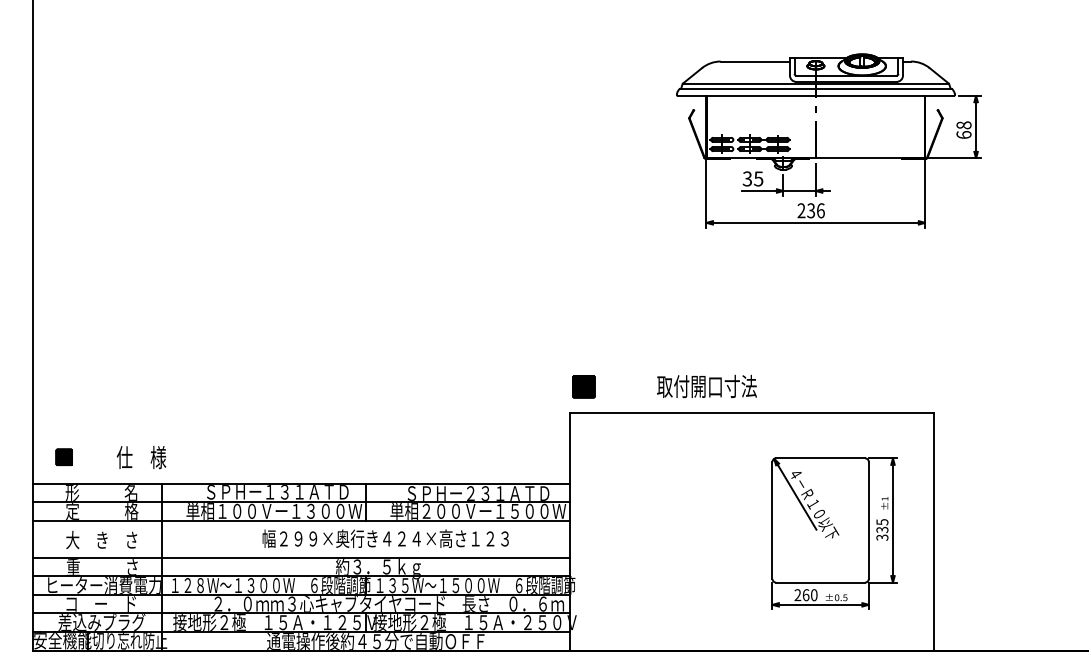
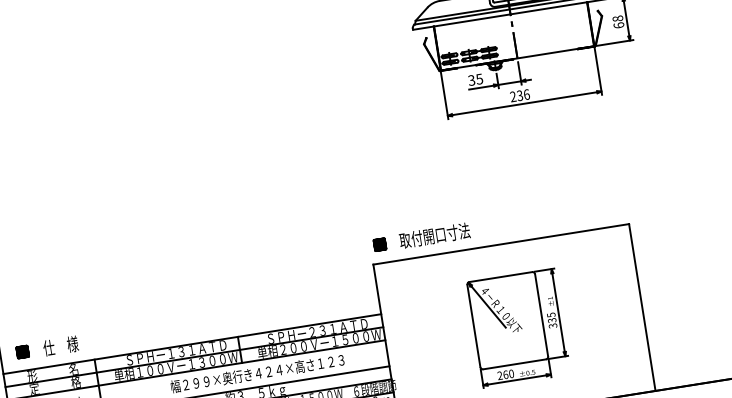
part: (583, 386) -> (379, 244), size x0.71
text: (706, 386) -> (434, 235), moved
text: (141, 457) -> (60, 346), moved
part: (834, 533) -> (518, 328), moved

